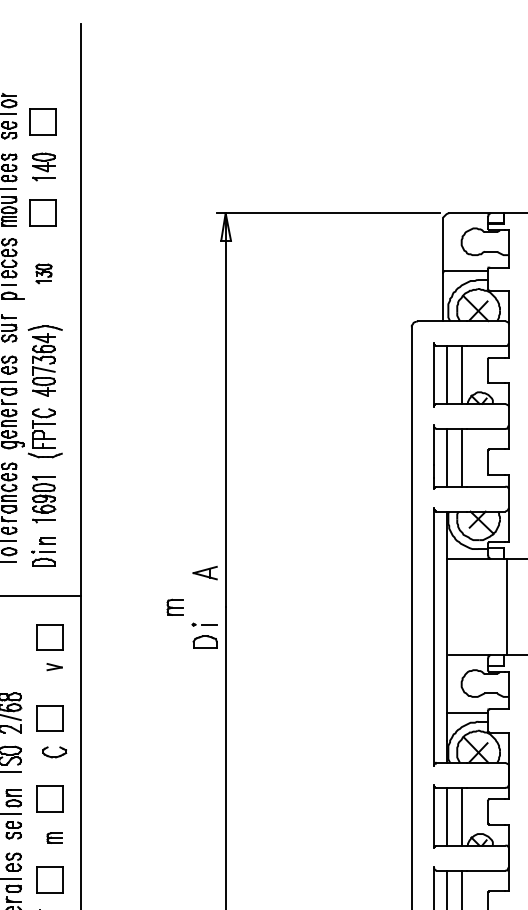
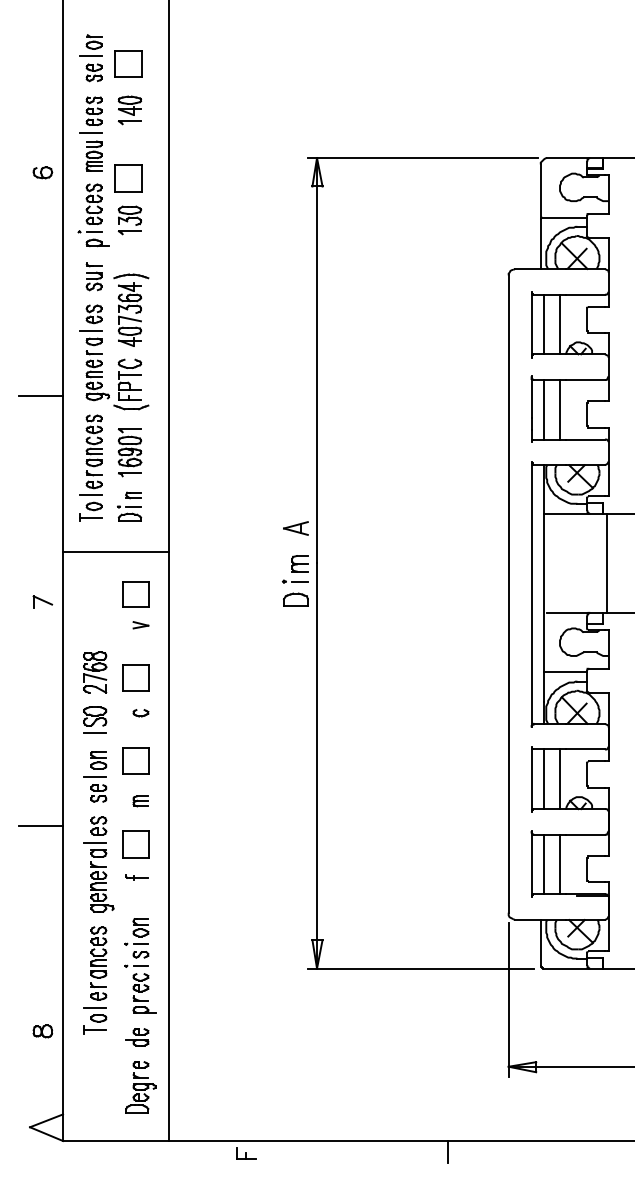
part: (42, 212) -> (128, 178), moved
part: (43, 273) -> (129, 220), size x1.43
part: (174, 607) -> (299, 563), moved
part: (54, 752) -> (140, 713), size x0.62

